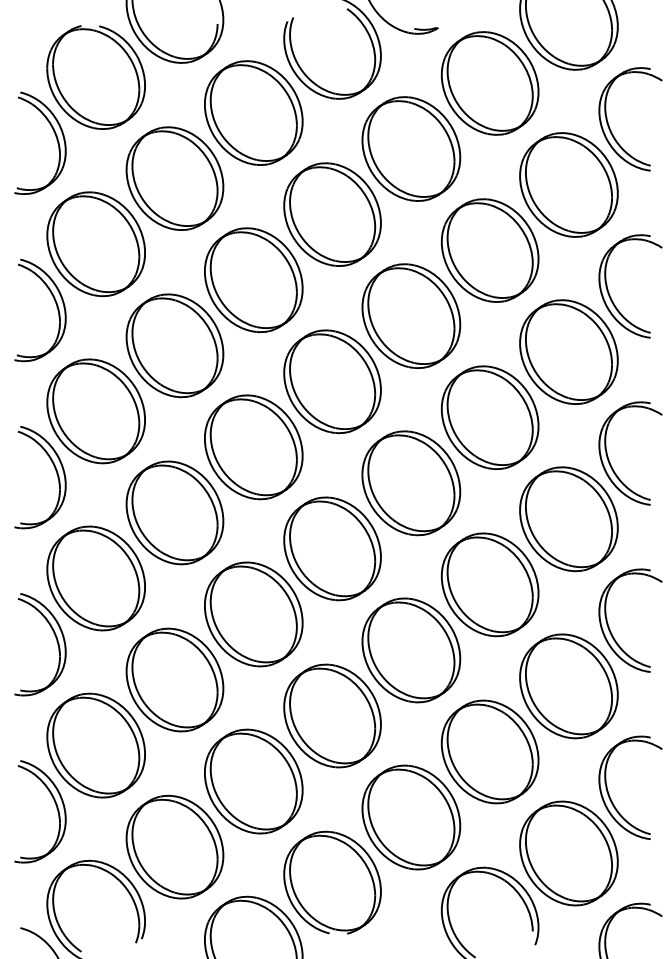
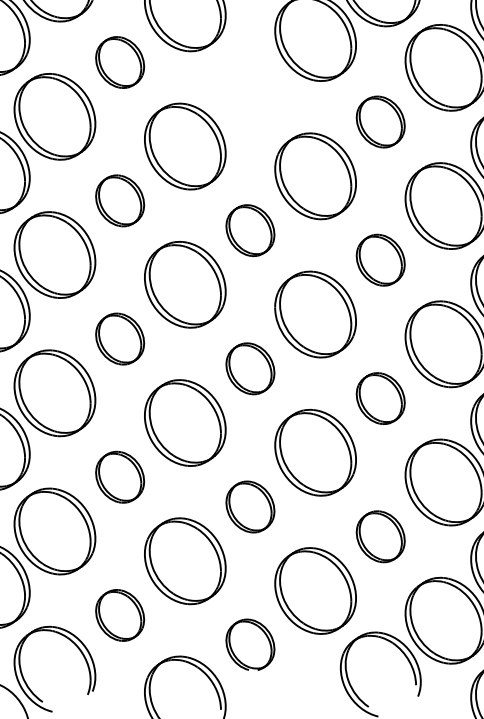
part: (174, 178) -> (119, 62), size x0.6
part: (332, 214) -> (250, 92), removed
part: (489, 250) -> (380, 122), size x0.6
part: (174, 345) -> (119, 200), size x0.6
part: (332, 381) -> (250, 230), size x0.6
part: (489, 417) -> (380, 260), size x0.6
part: (174, 512) -> (119, 338), size x0.6
part: (332, 548) -> (250, 368), size x0.6
part: (489, 584) -> (380, 398), size x0.6
part: (174, 679) -> (119, 476), size x0.6
part: (332, 715) -> (250, 506), size x0.6
part: (489, 751) -> (380, 536), size x0.6
part: (174, 846) -> (119, 614), size x0.6
part: (332, 882) -> (250, 644), size x0.6

